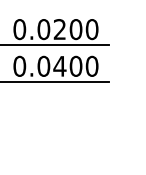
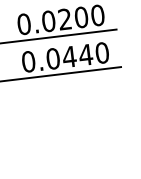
text: (75, 65) -> (85, 54), 0.0400 -> 0.0440

